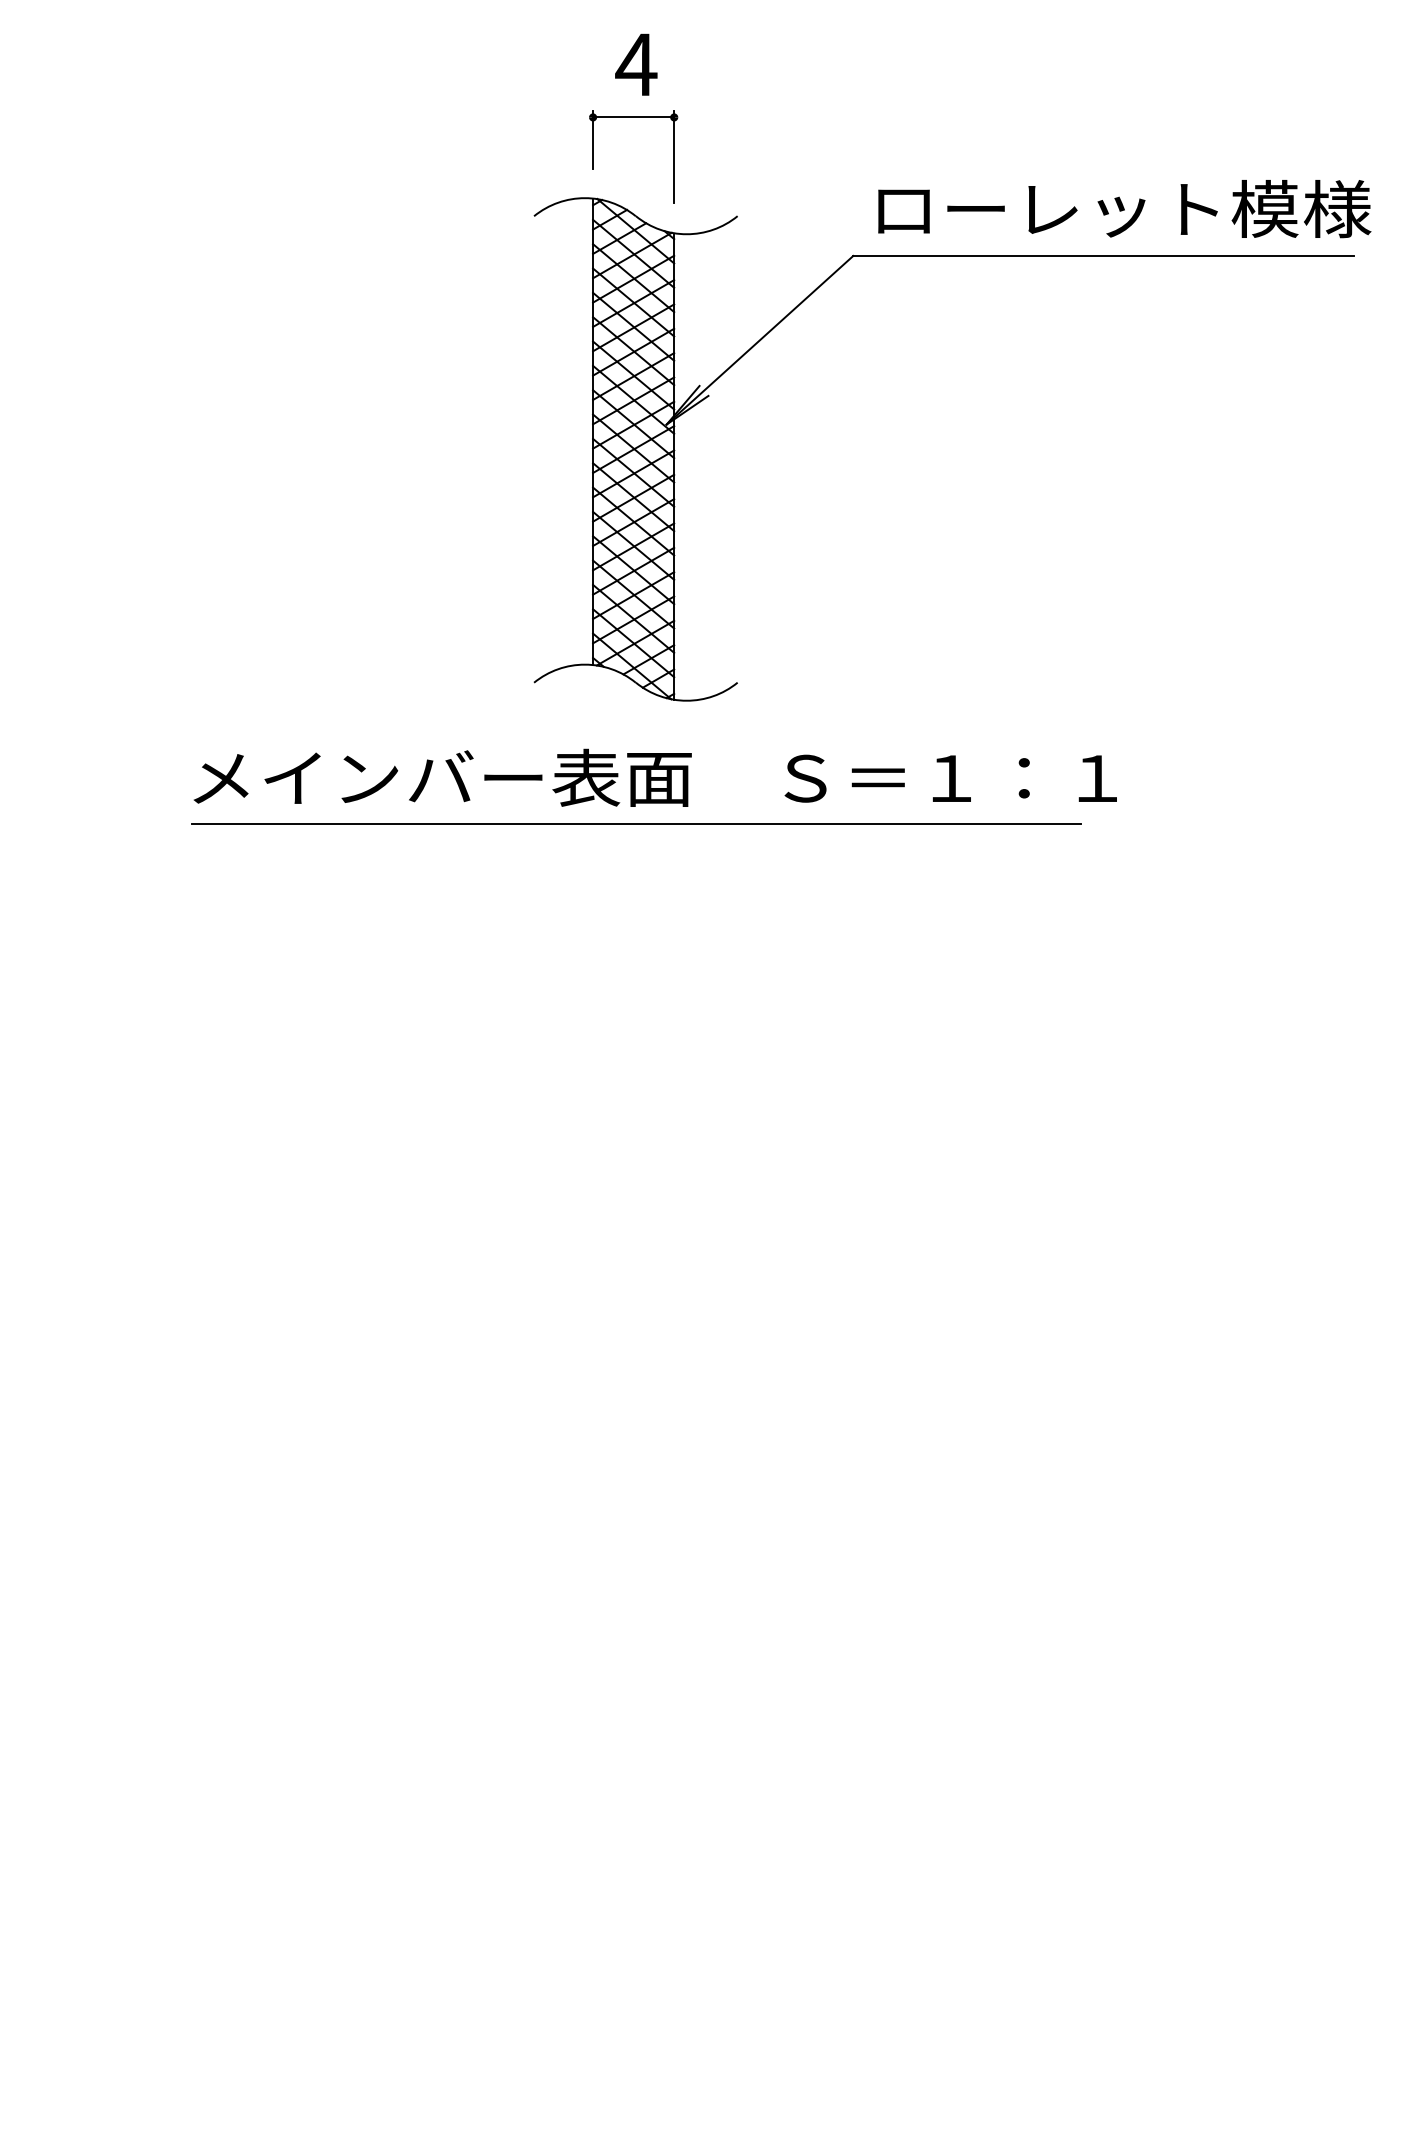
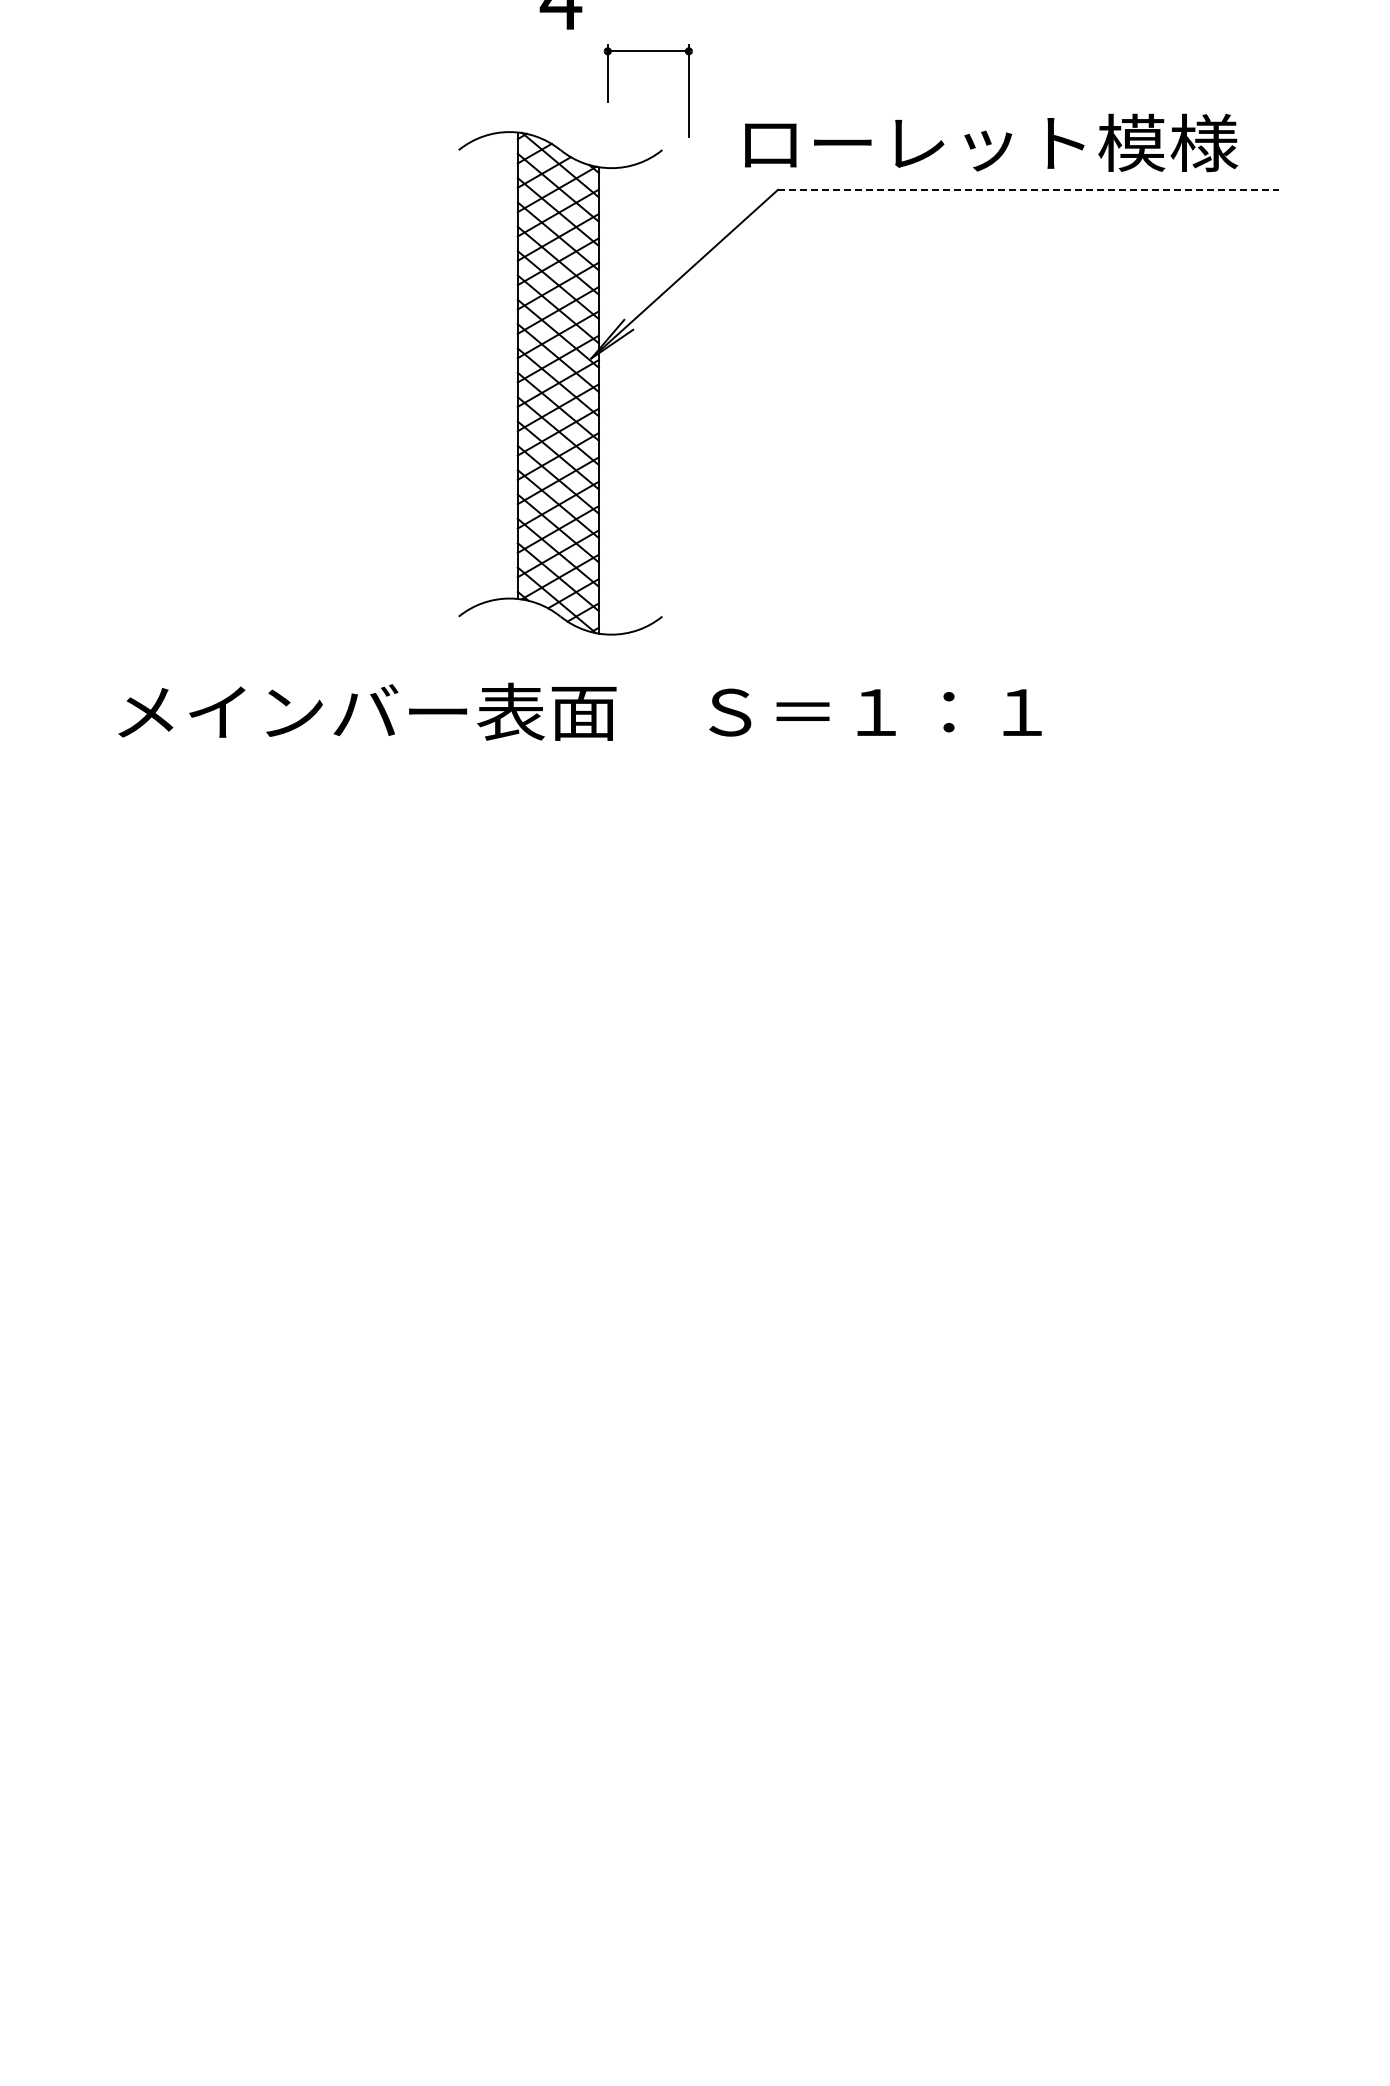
part: (633, 117) -> (648, 51), moved
text: (1124, 209) -> (991, 143), moved
line: (1103, 255) -> (1028, 189), solid -> dashed
line: (636, 824) -> (561, 758), removed

